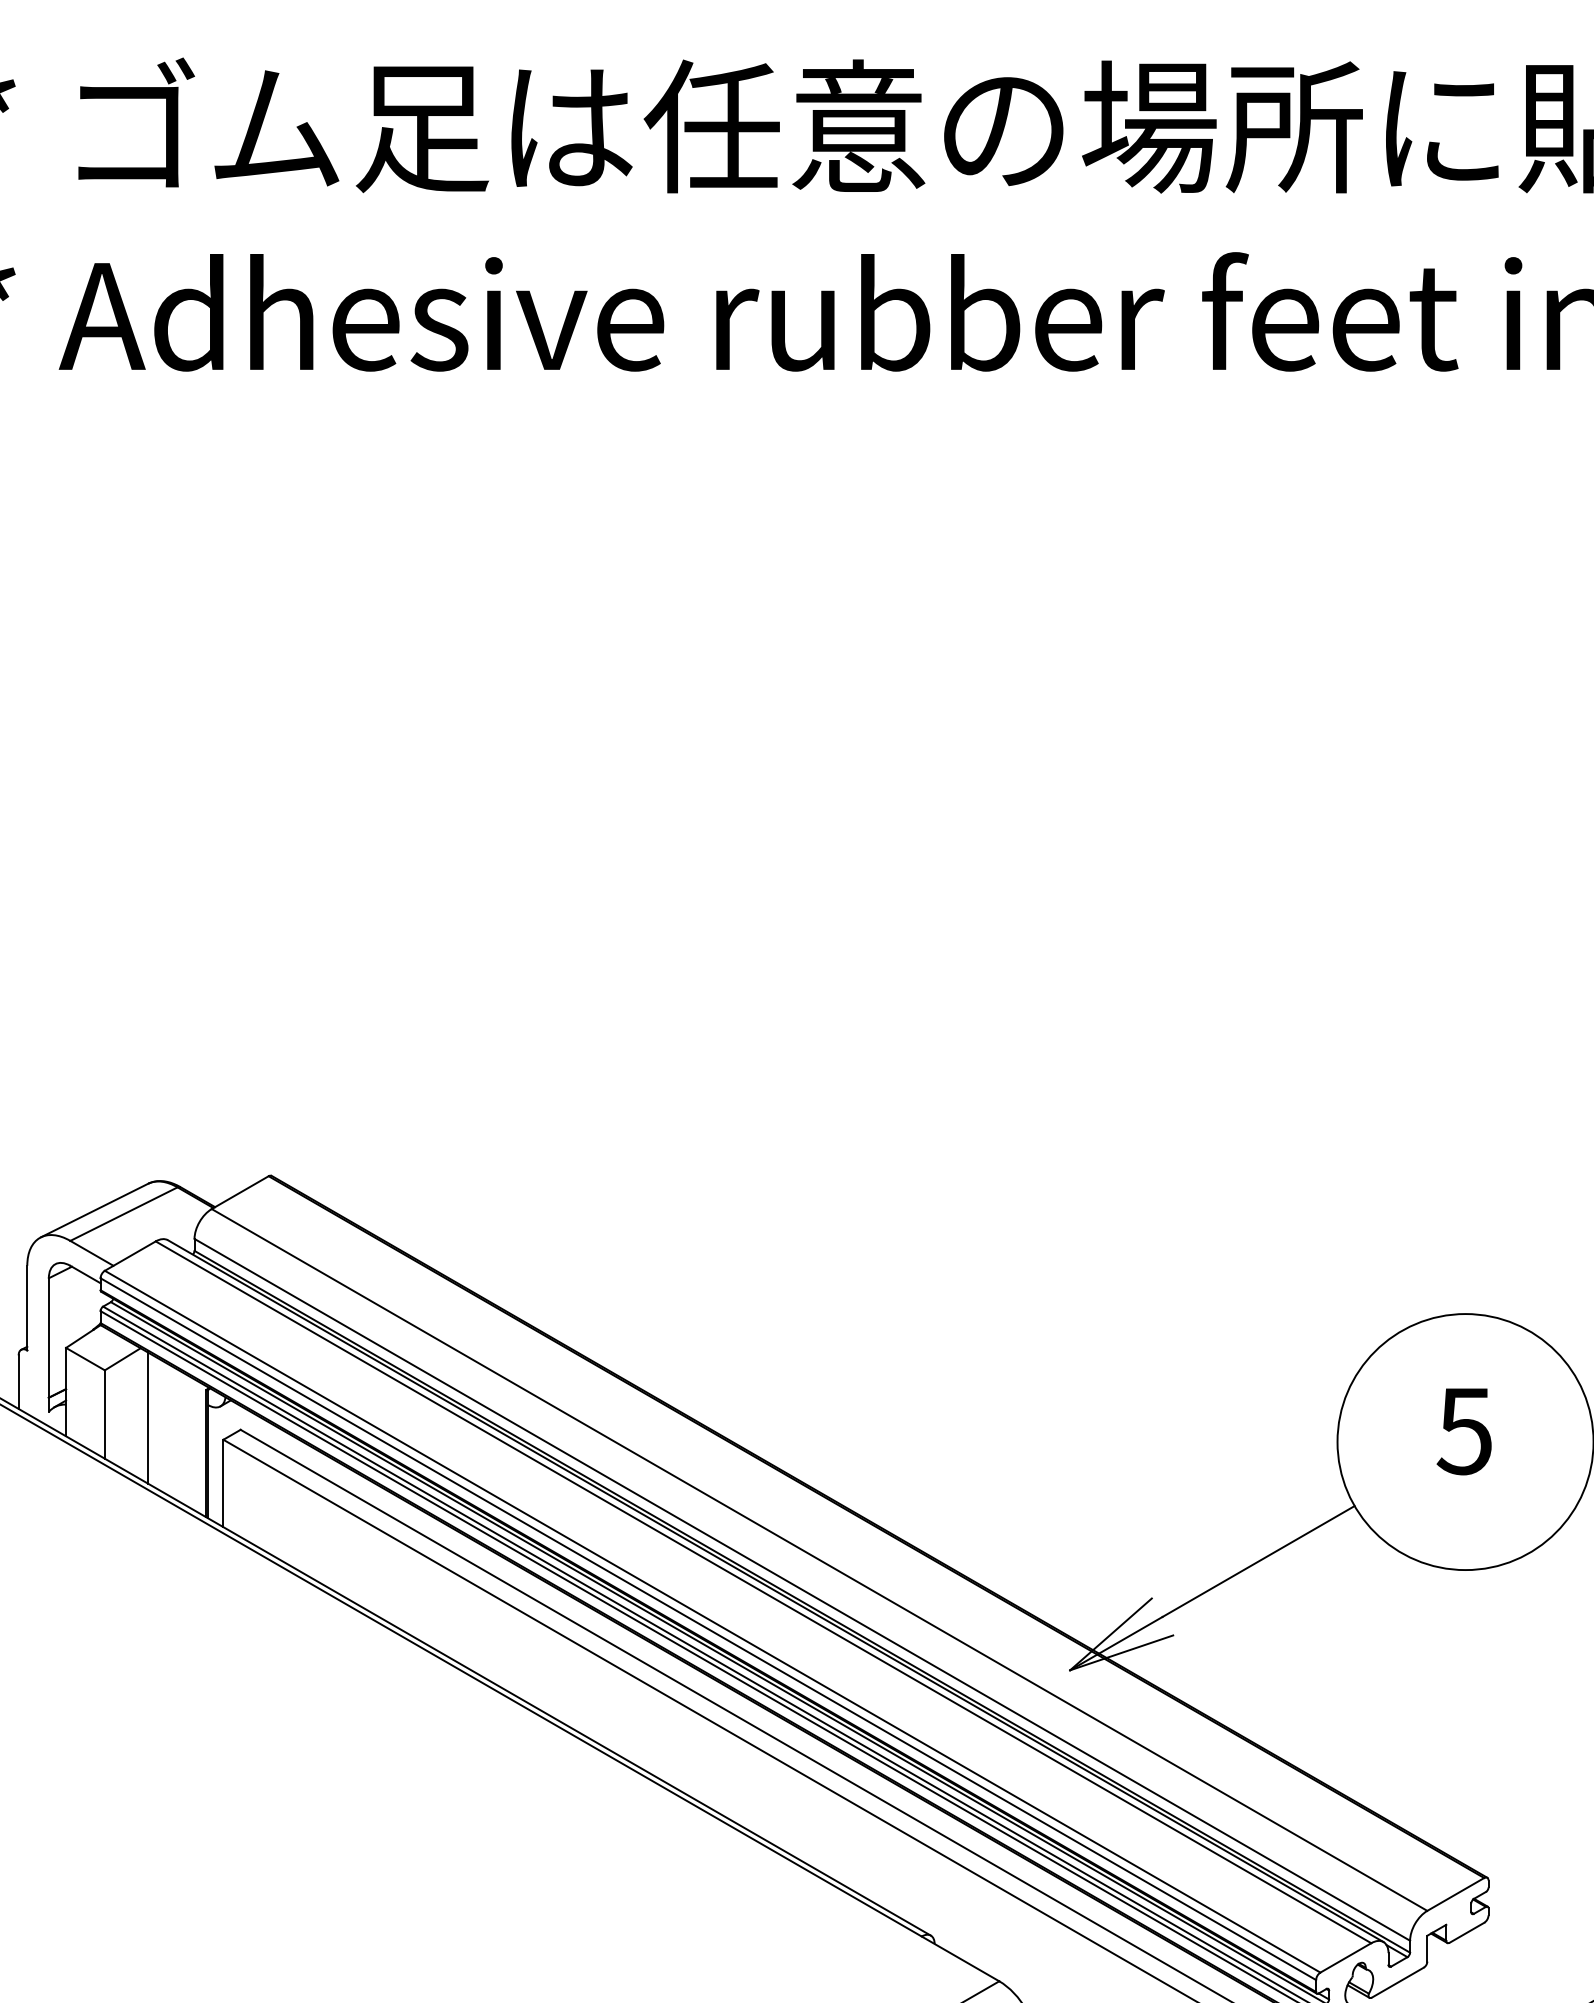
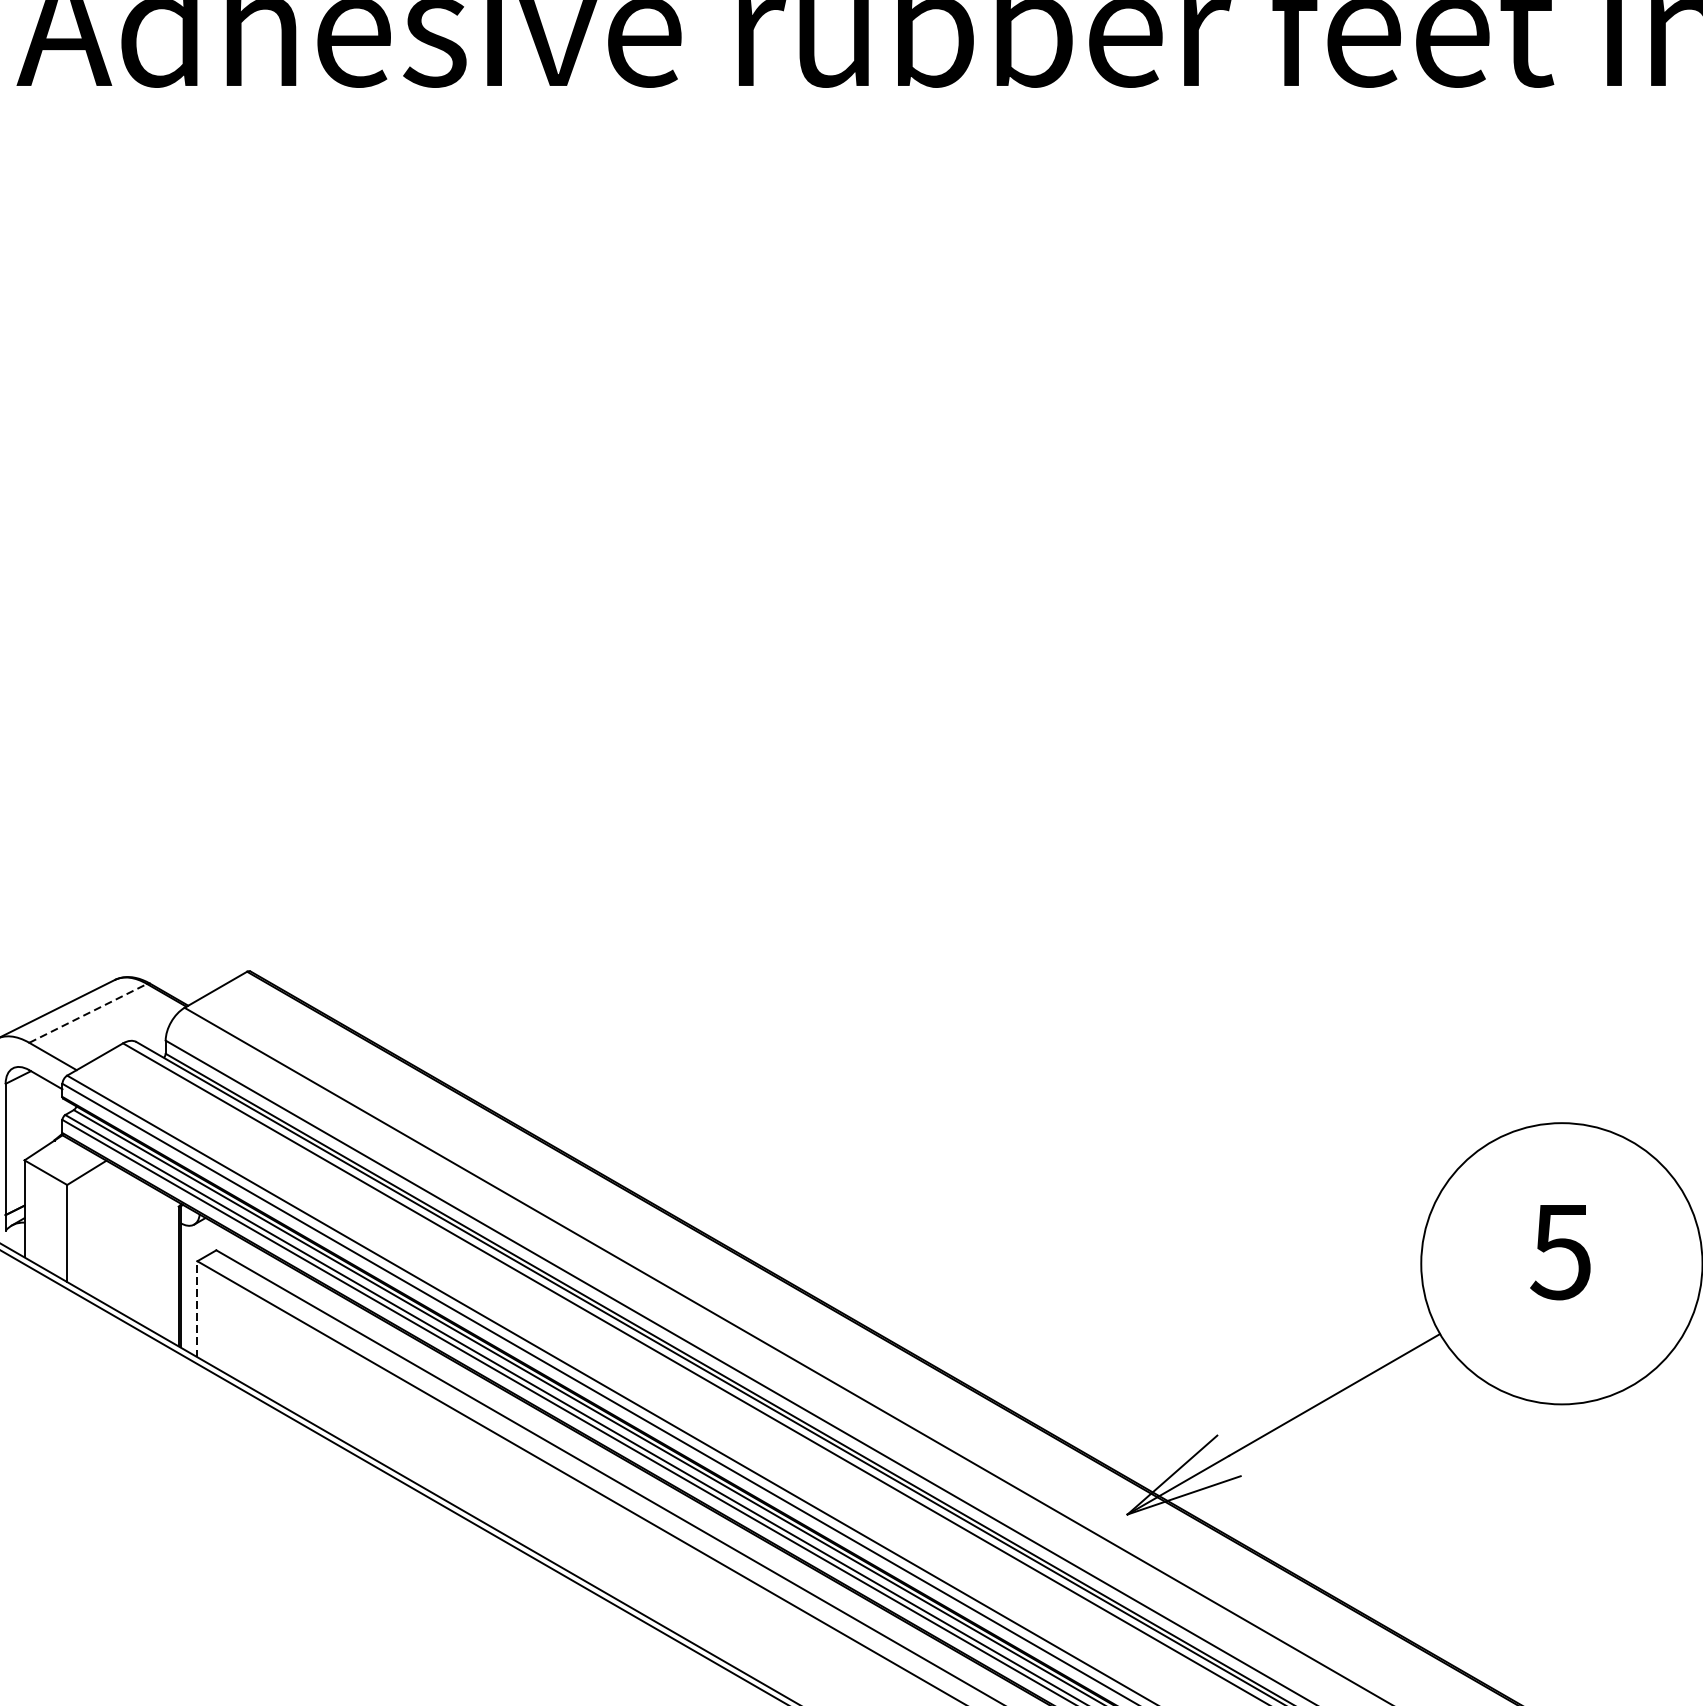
line: (123, 1214) -> (87, 1013), solid -> dashed
line: (147, 1417) -> (114, 1236), removed
line: (223, 1483) -> (197, 1309), solid -> dashed

